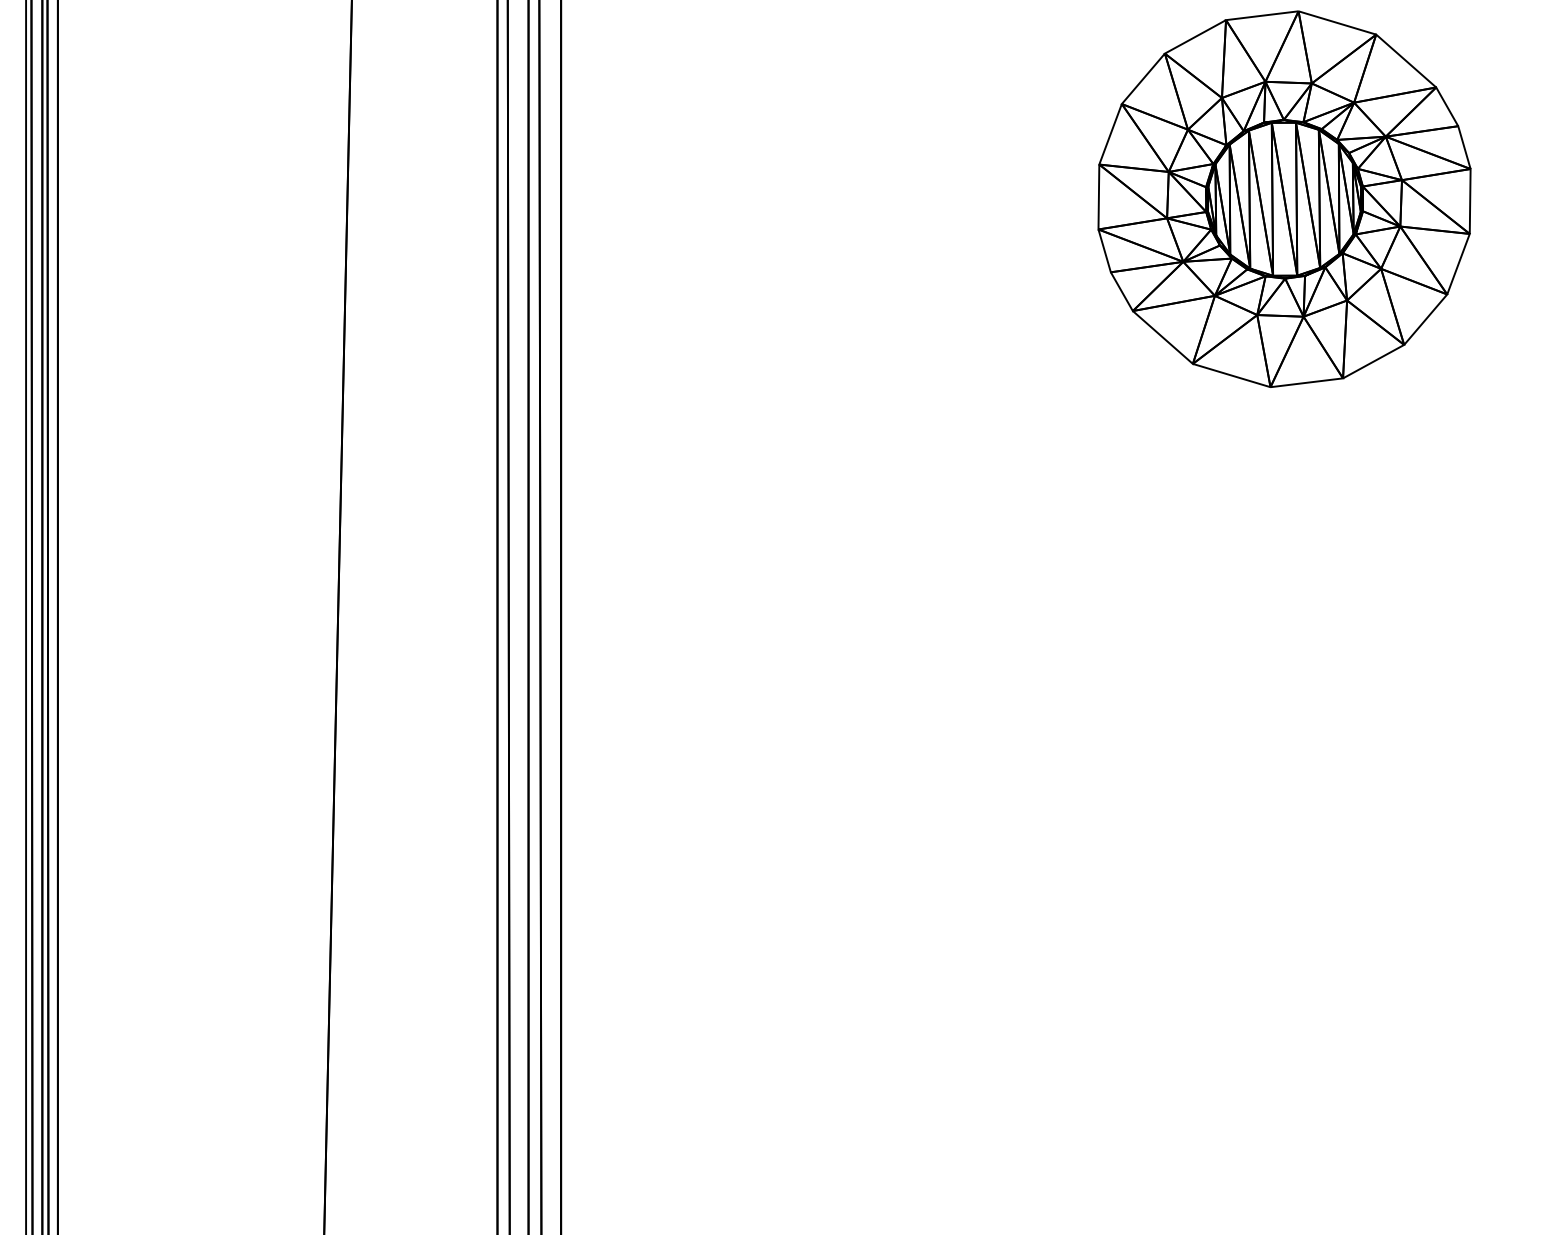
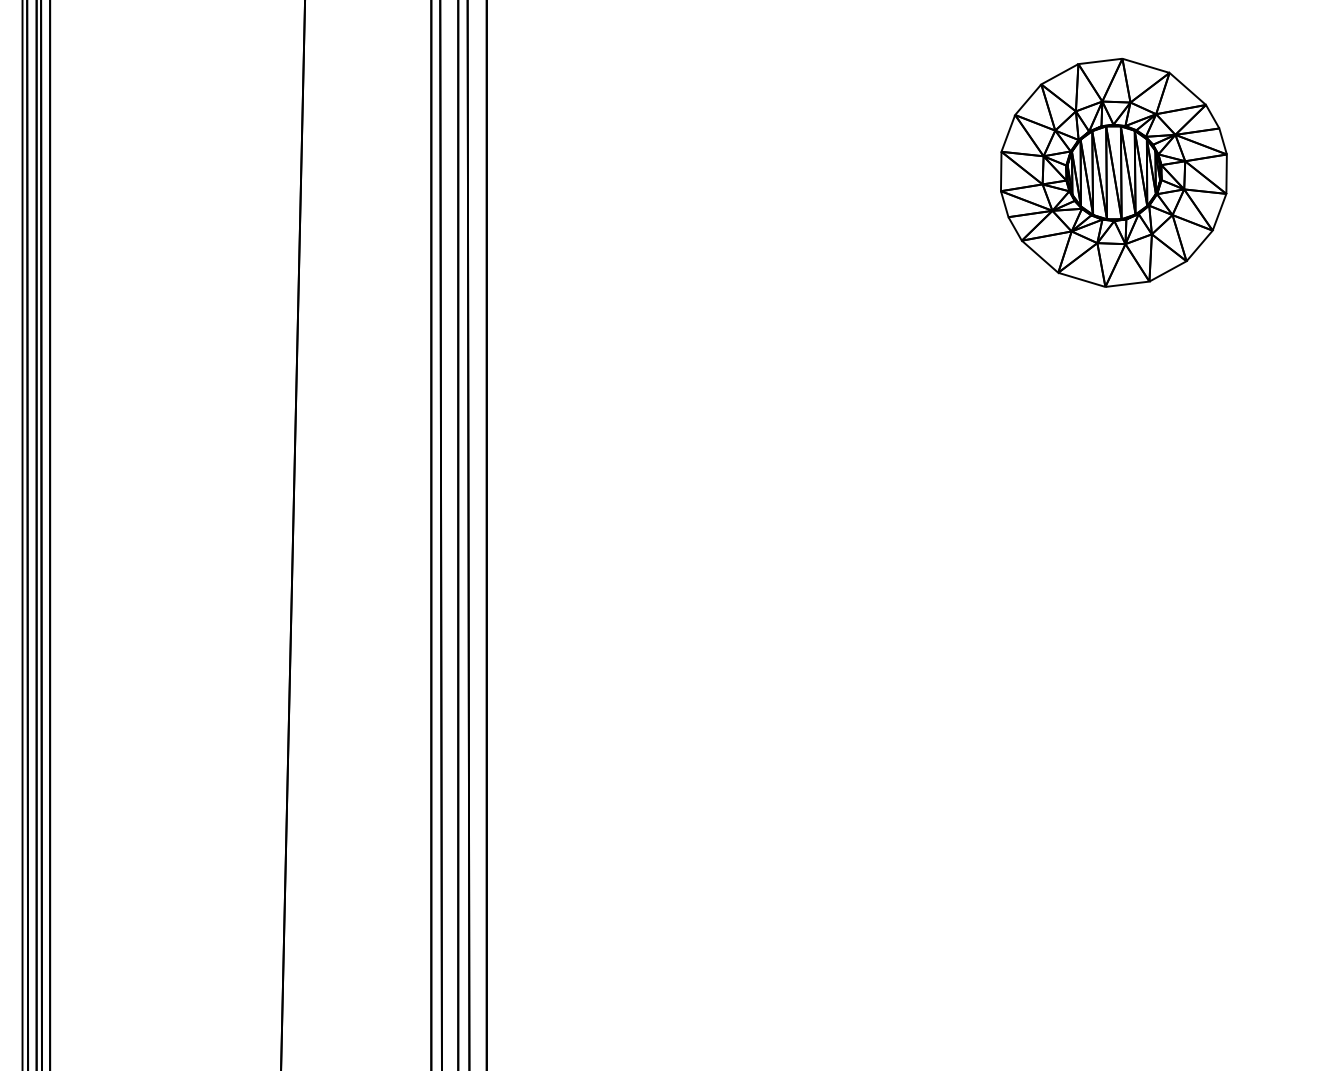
part: (1284, 198) -> (1113, 172), size x0.7

